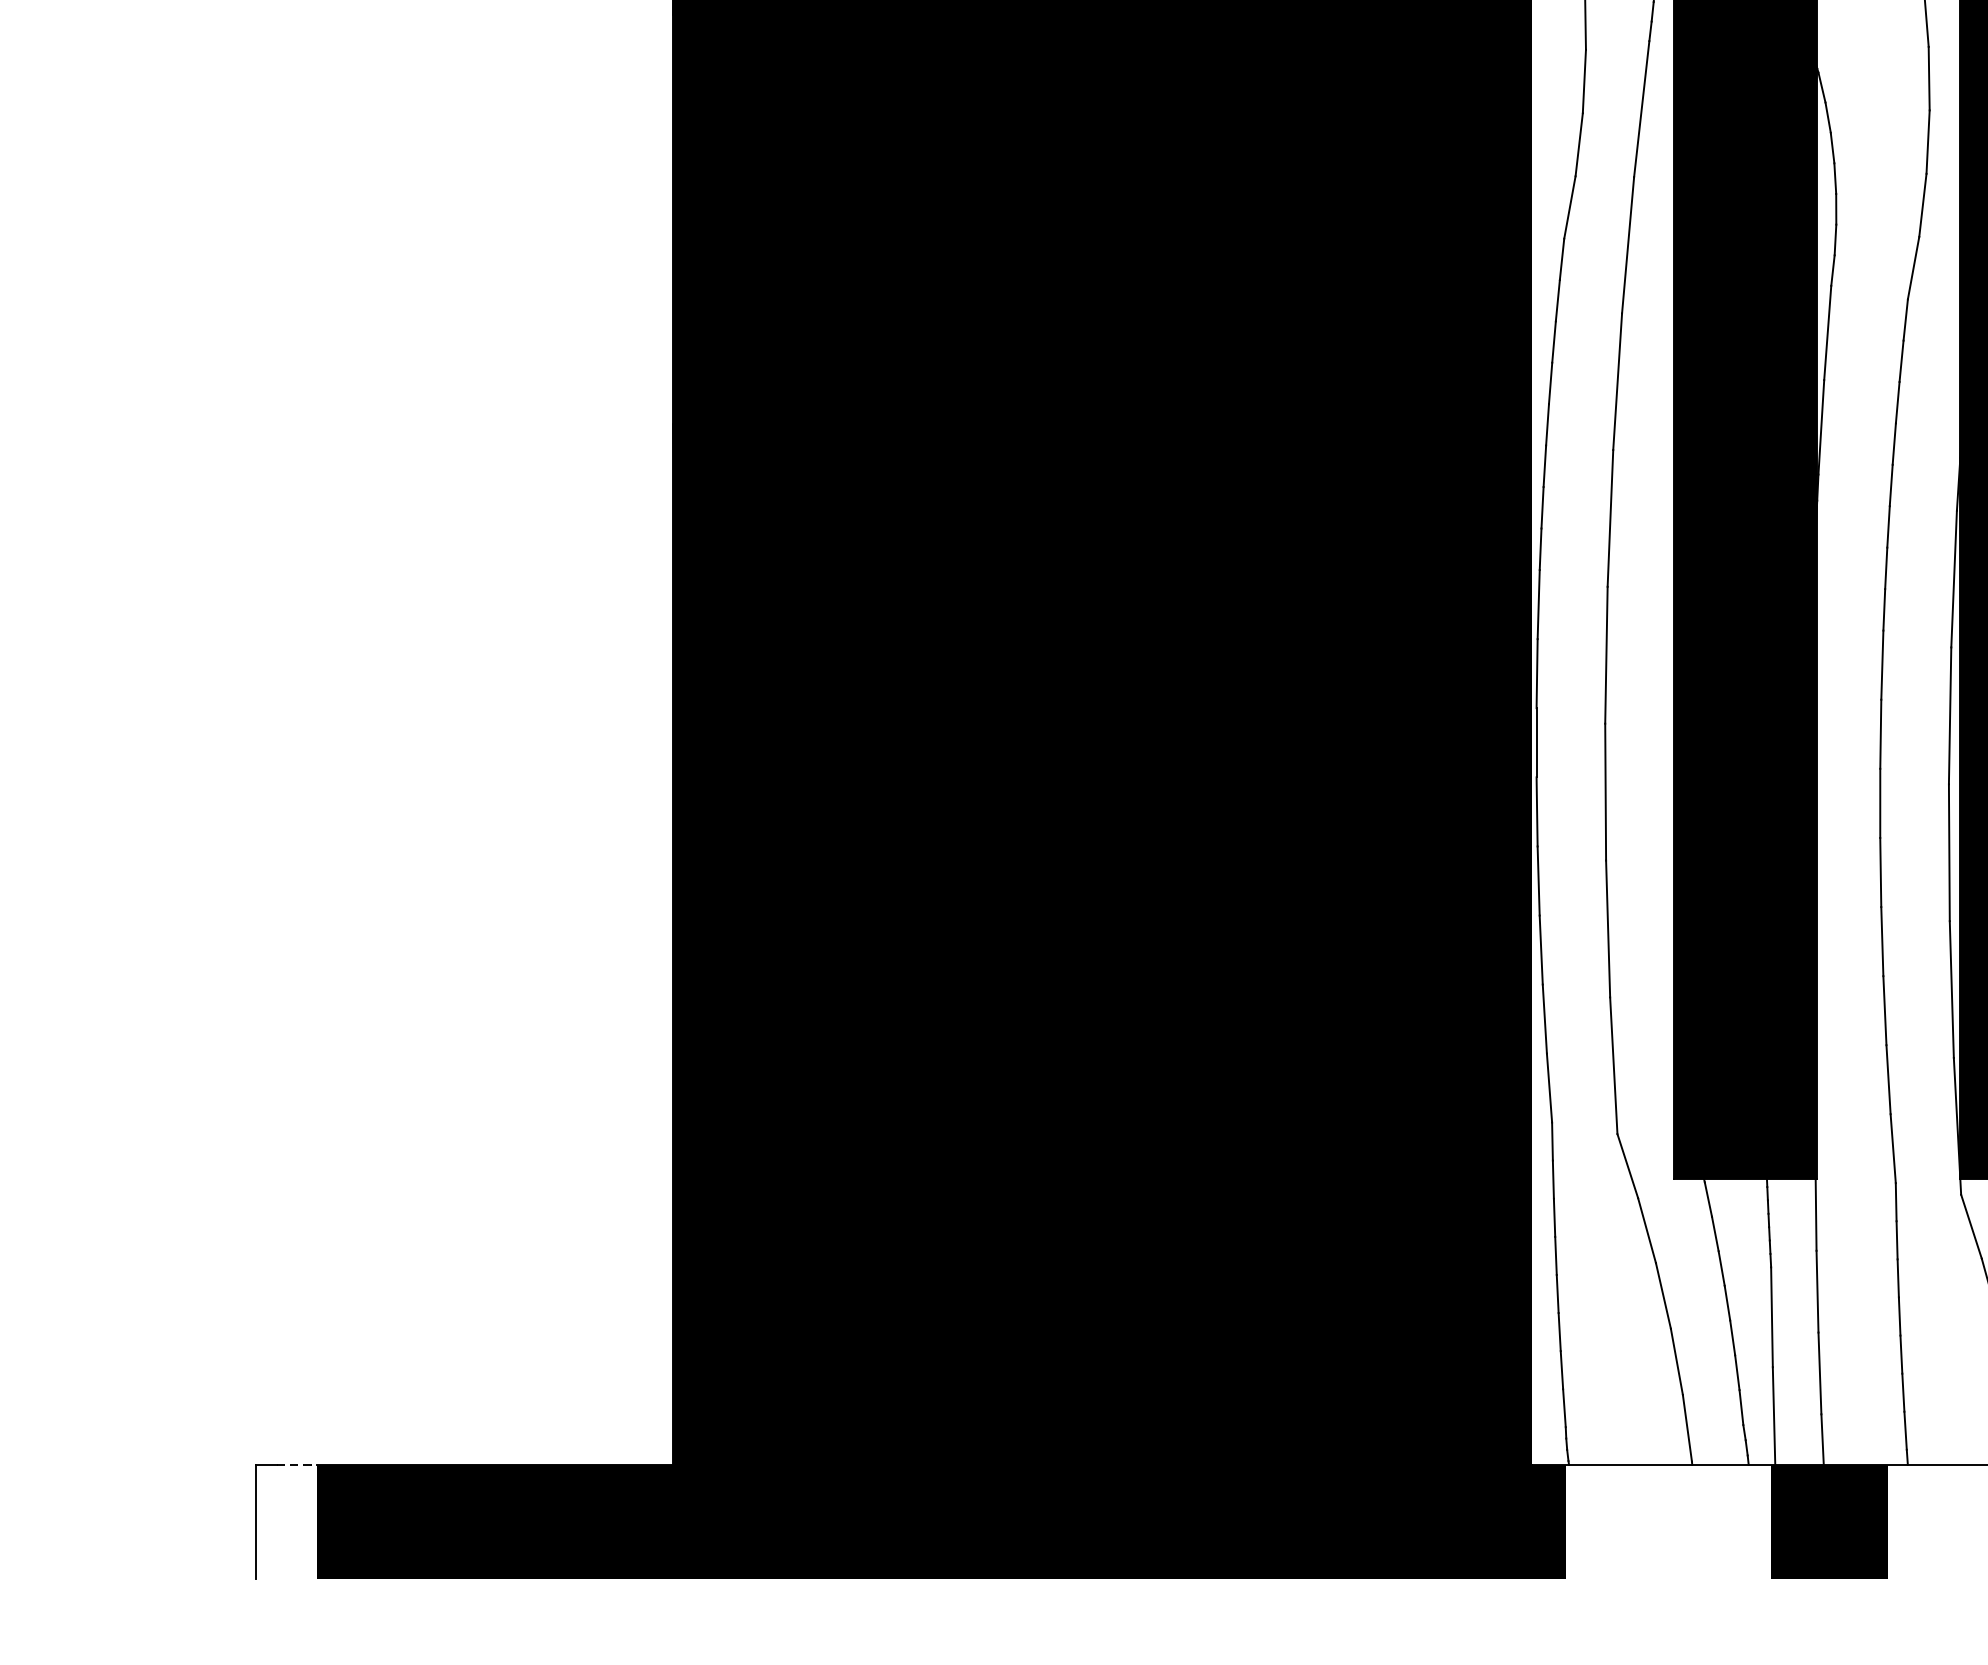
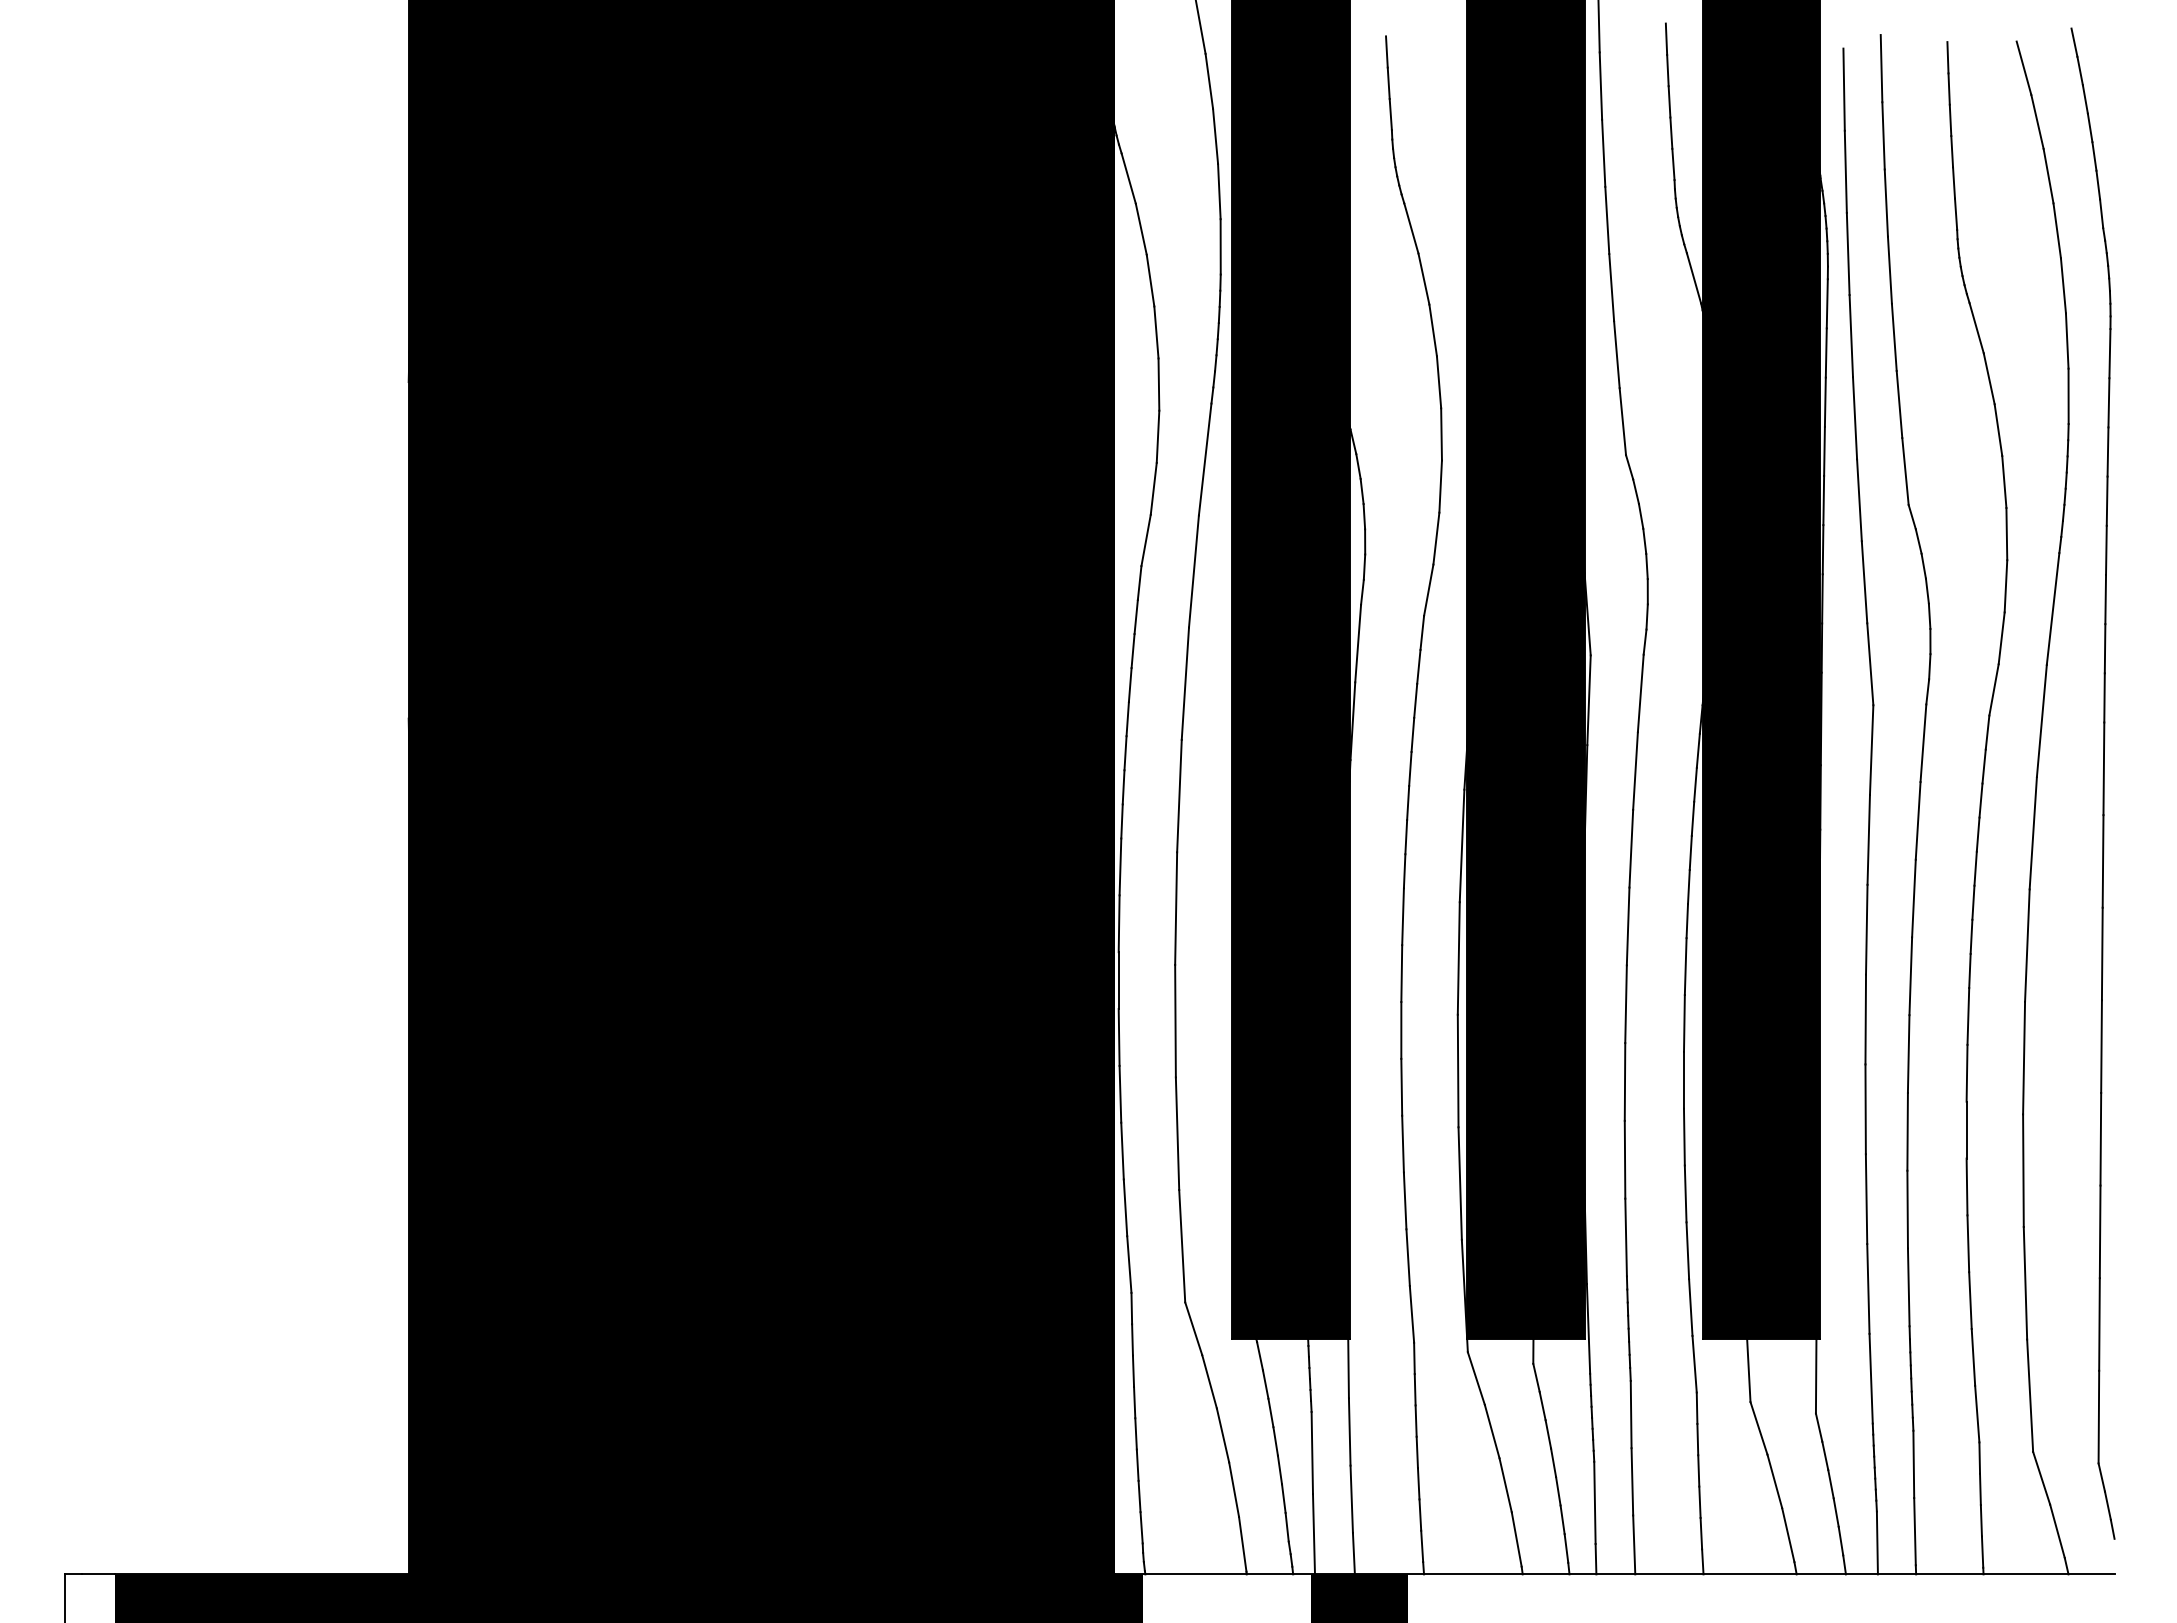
line: (297, 1464) -> (99, 1574), dashed -> solid

